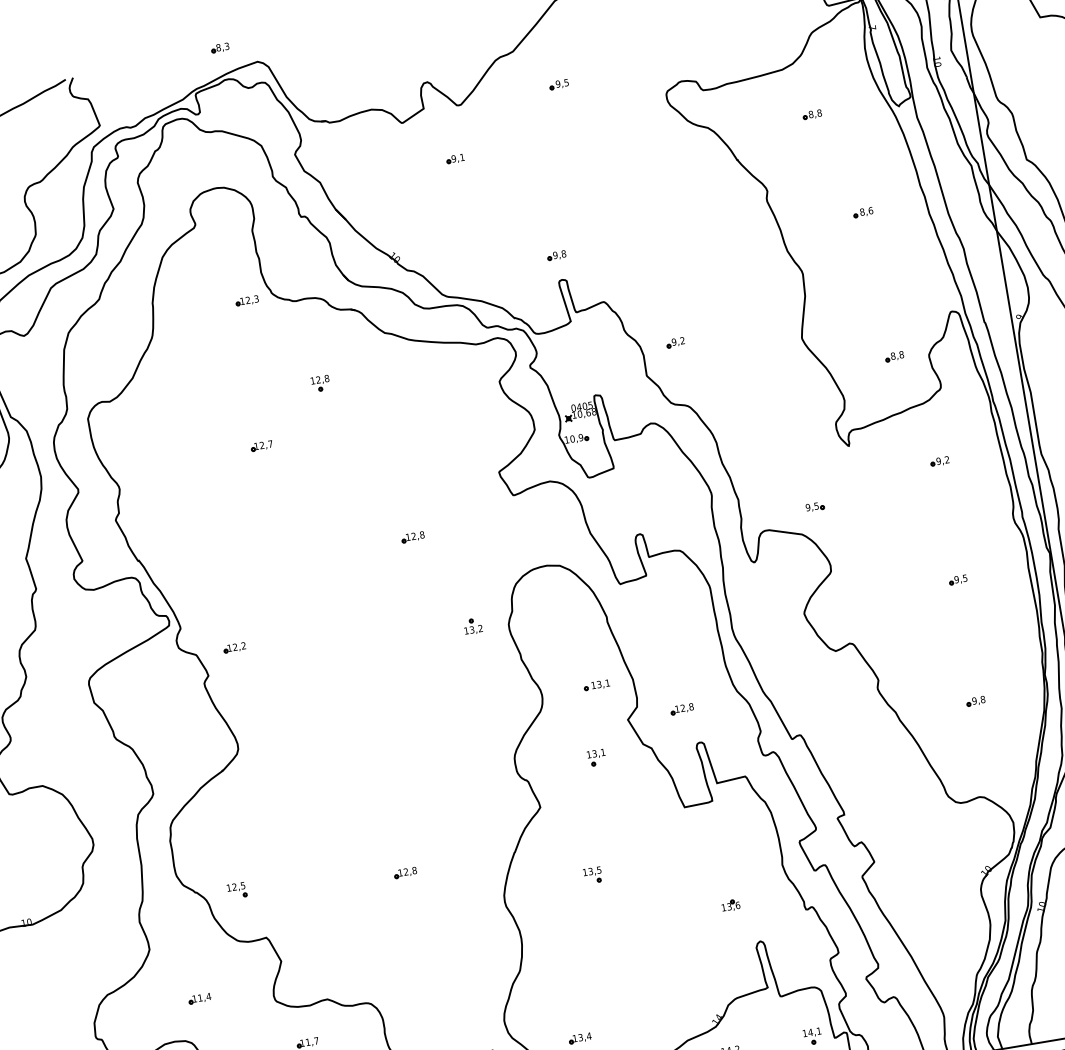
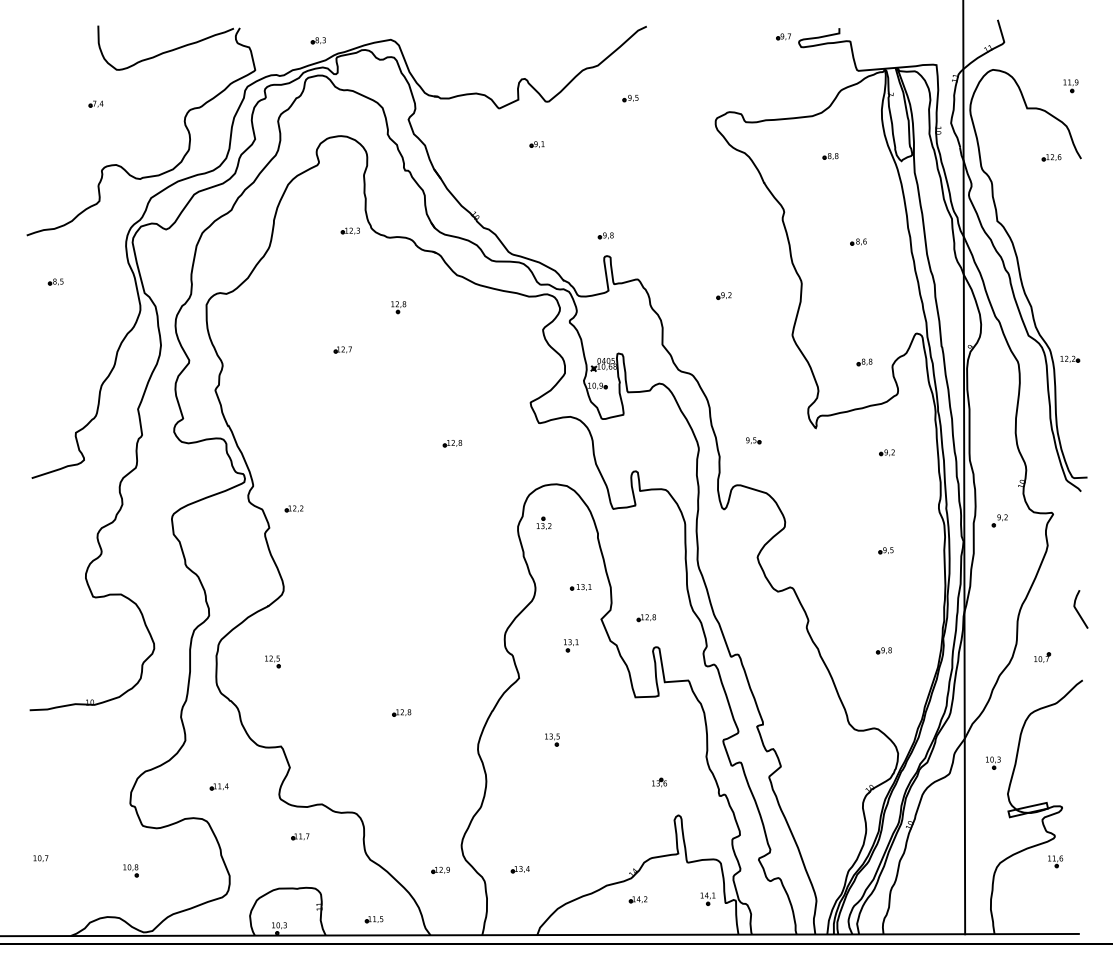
part: (218, 47) -> (317, 40), moved
part: (674, 342) -> (723, 295), moved
part: (814, 506) -> (753, 440), moved
part: (472, 625) -> (543, 522), moved
part: (236, 890) -> (272, 661), moved

